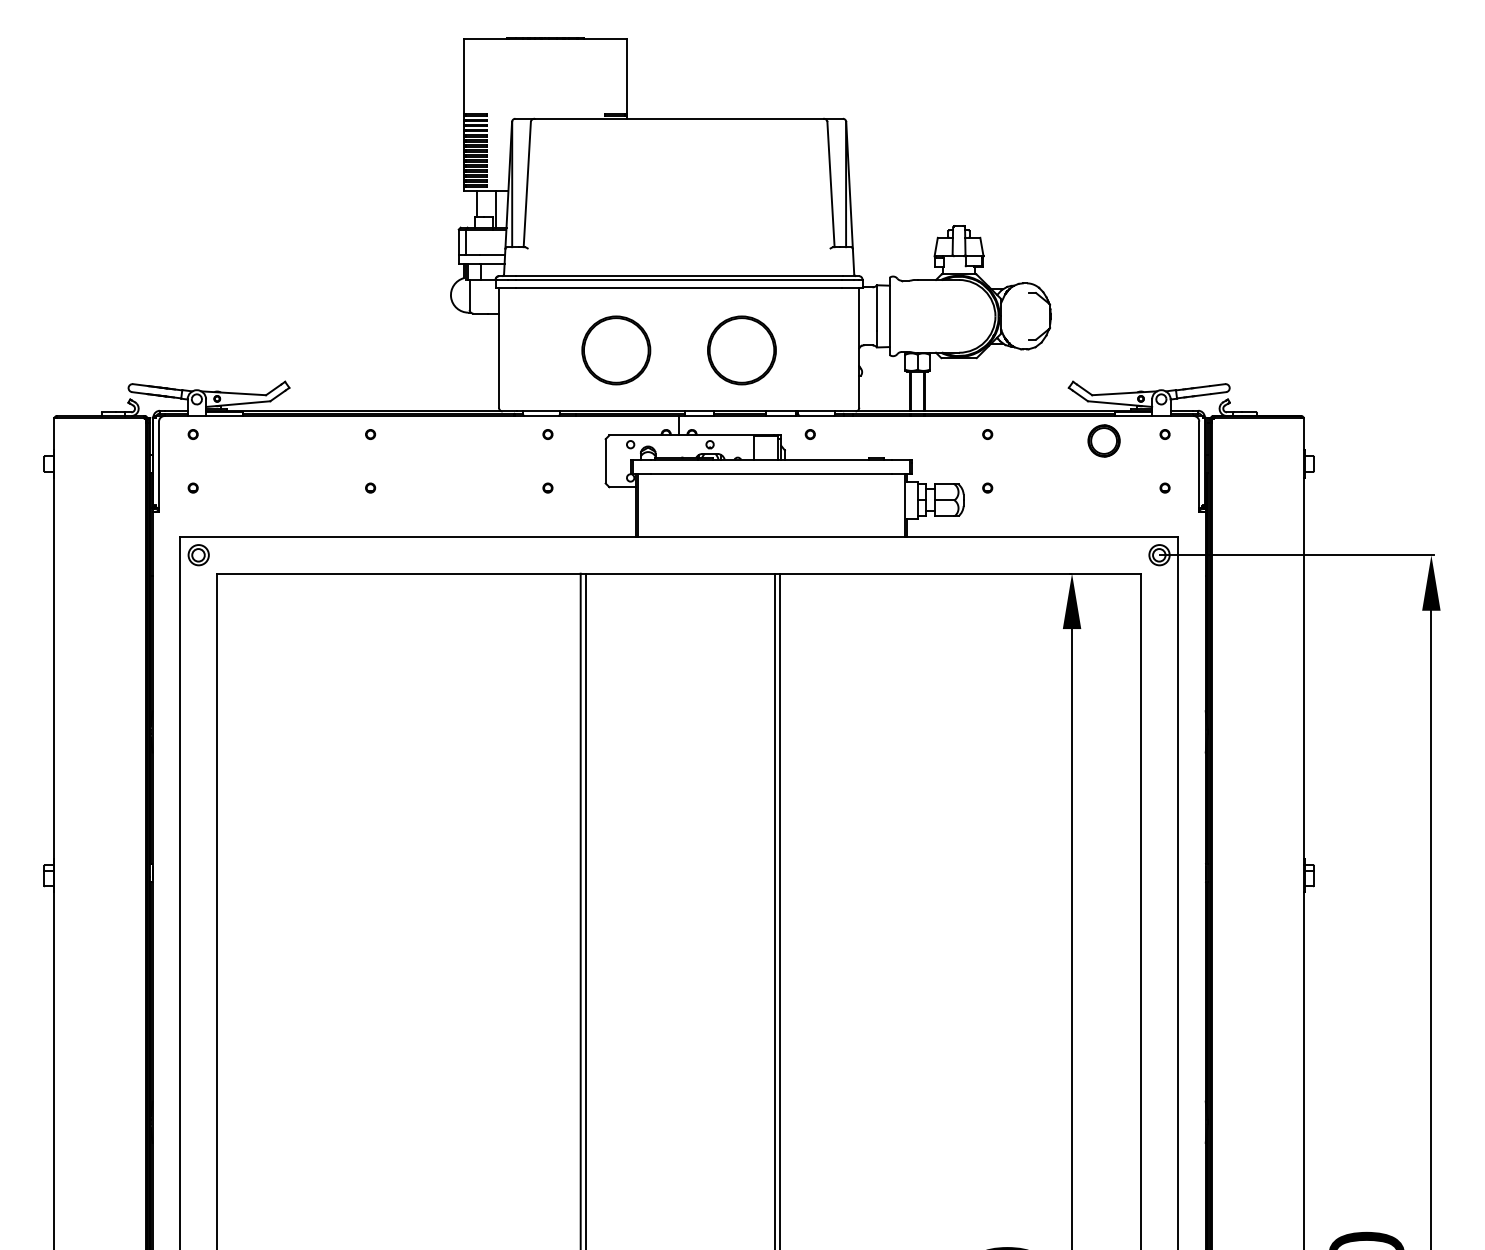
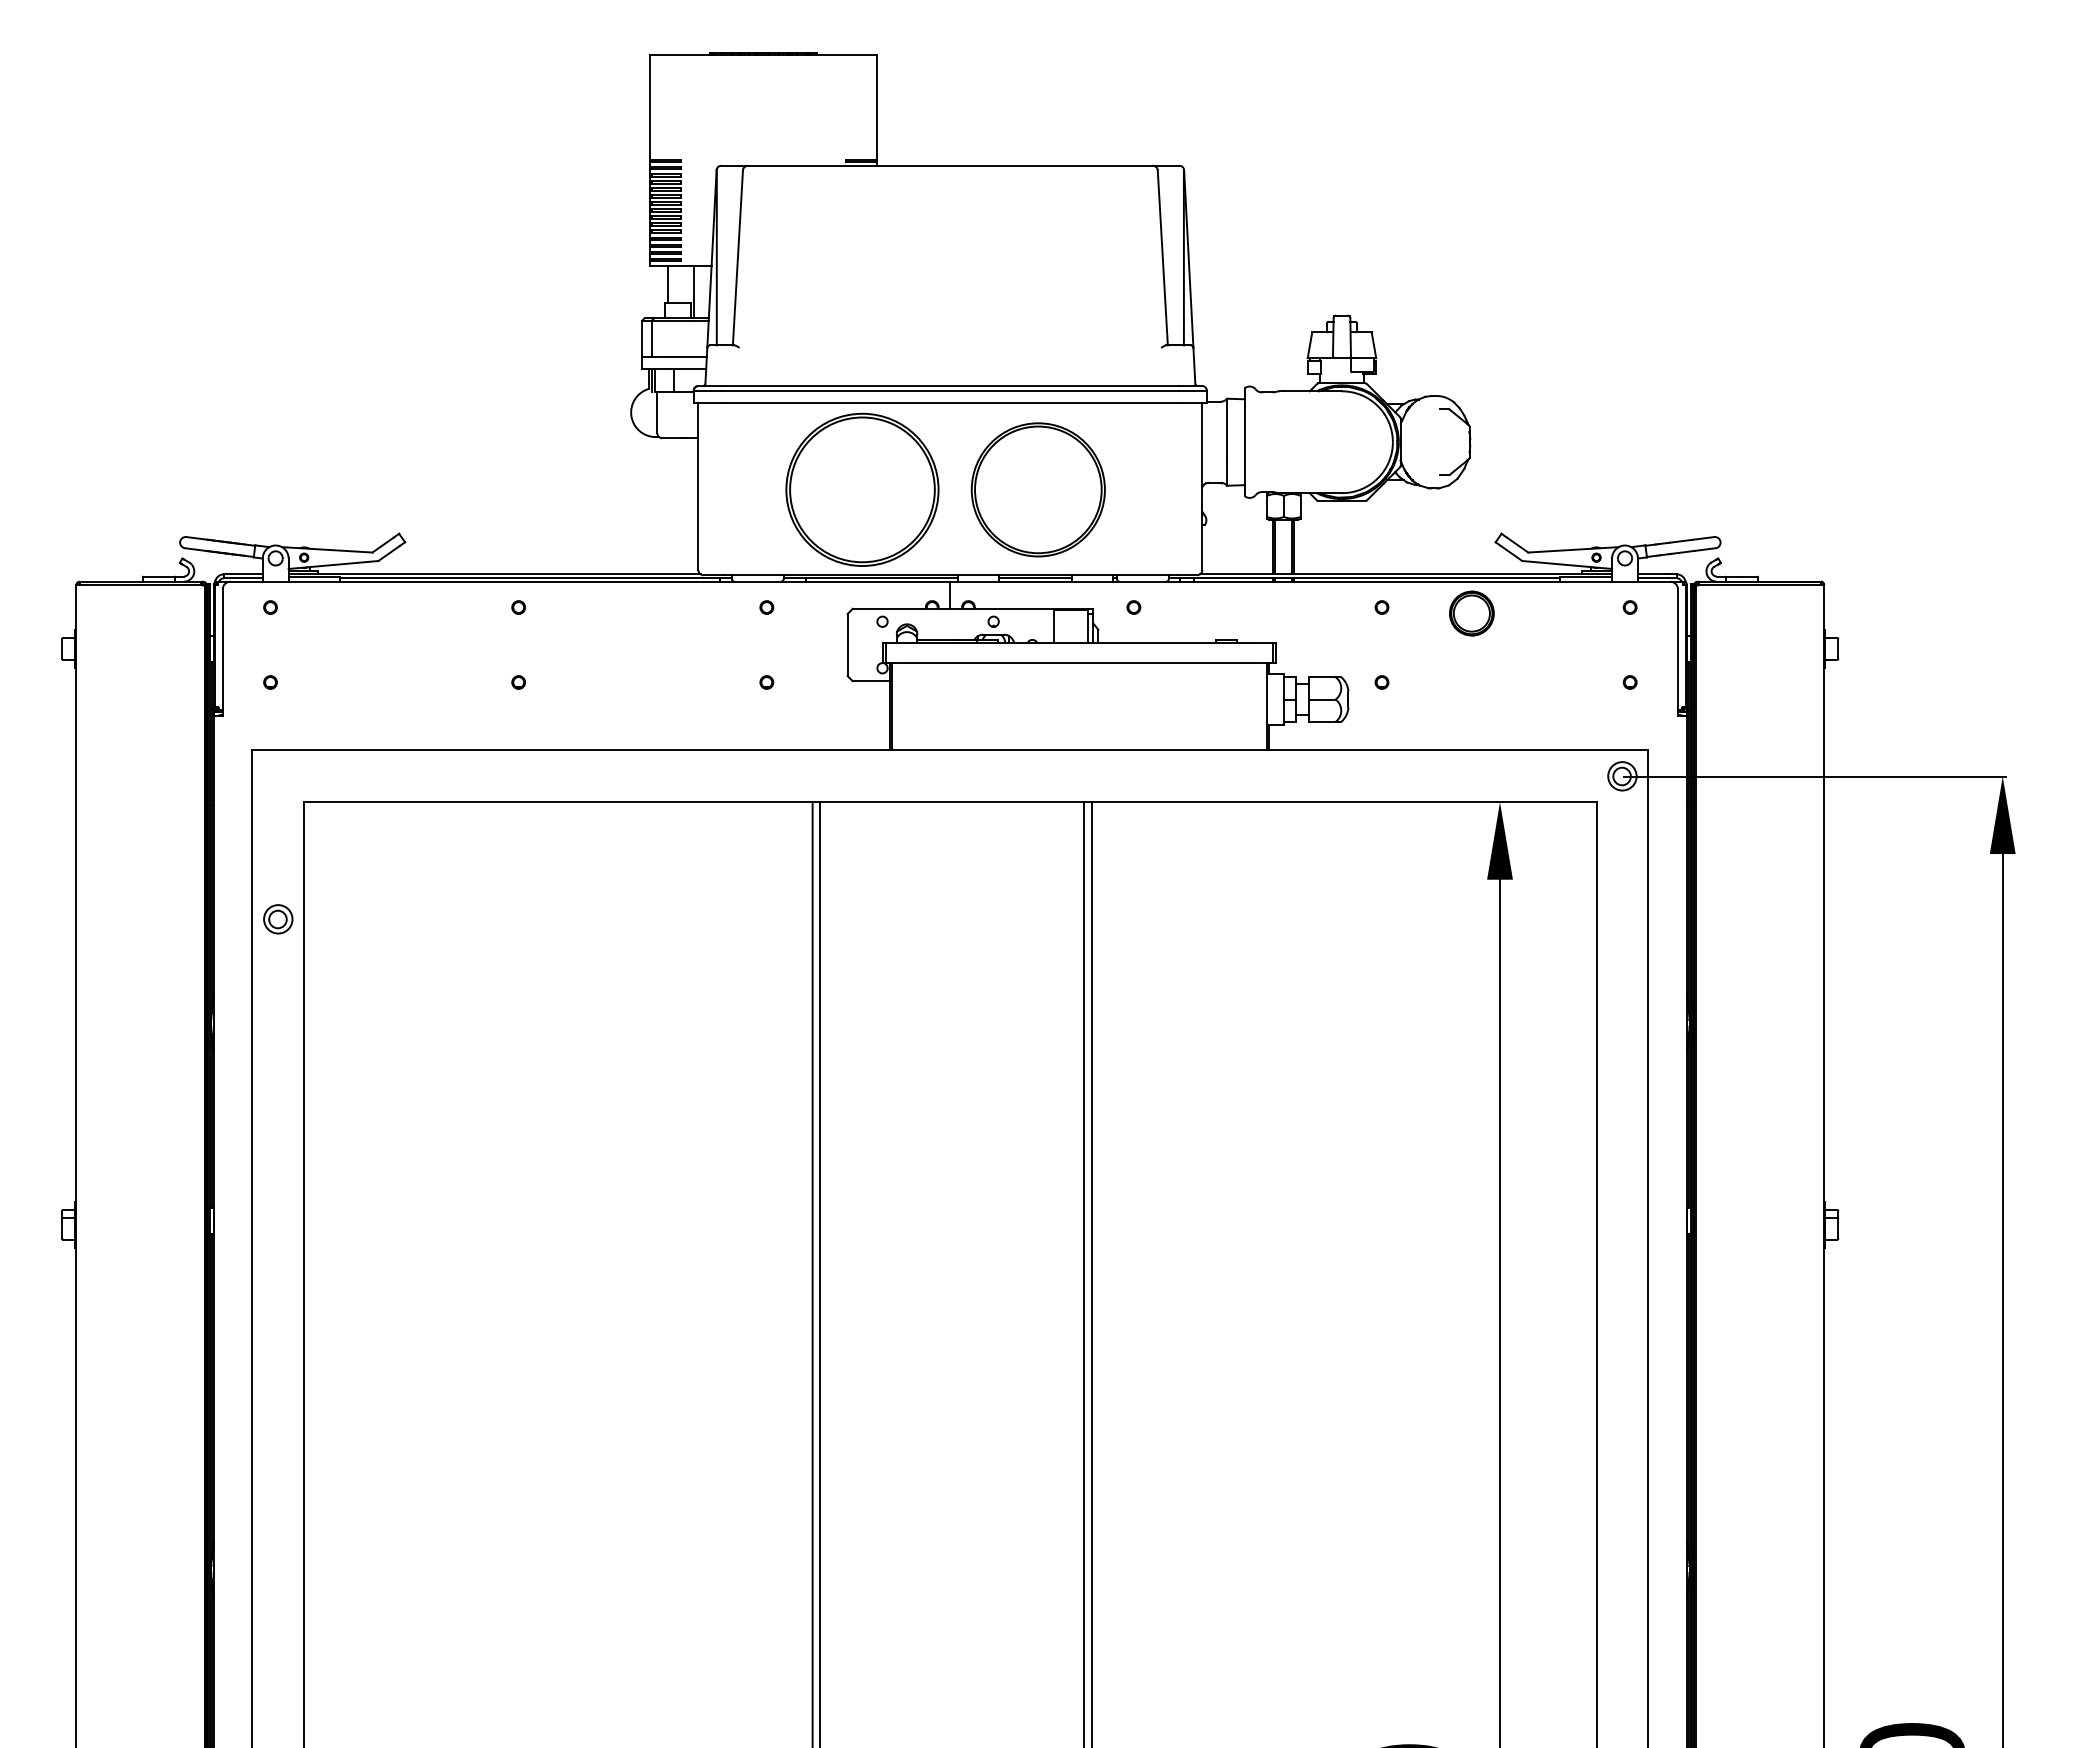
part: (616, 350) -> (862, 489), size x1.6
part: (741, 350) -> (1037, 489), size x1.4
part: (1103, 440) -> (1471, 613), moved
part: (198, 555) -> (278, 919), moved

